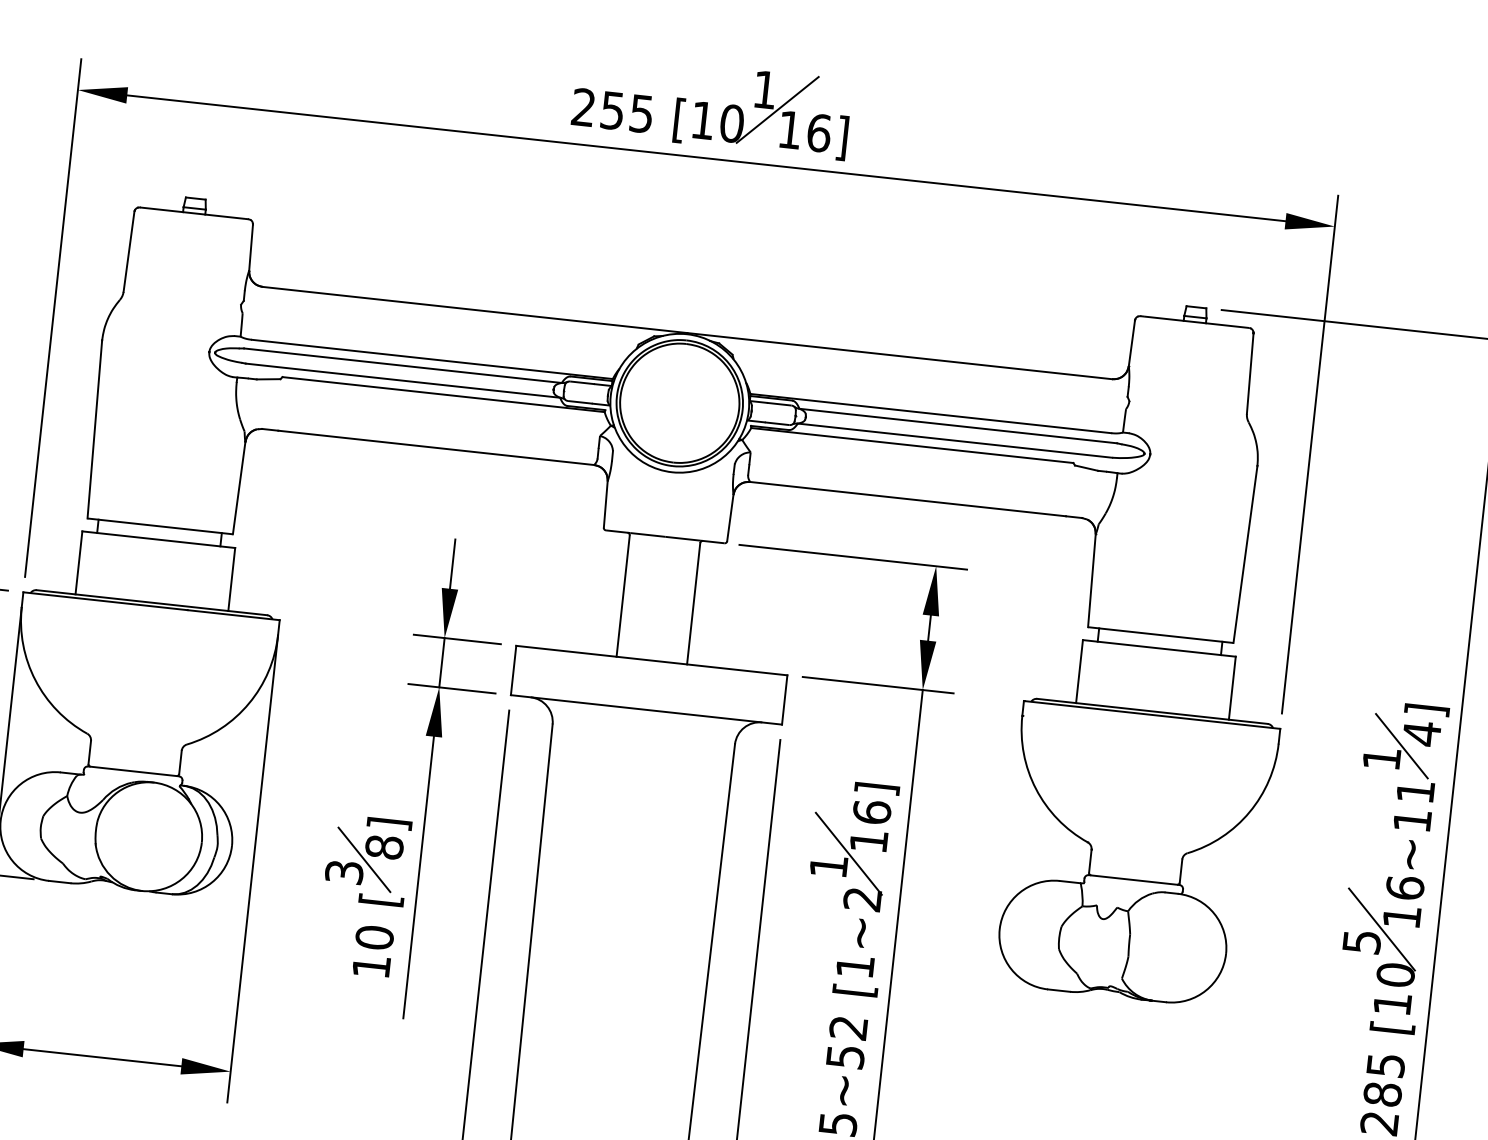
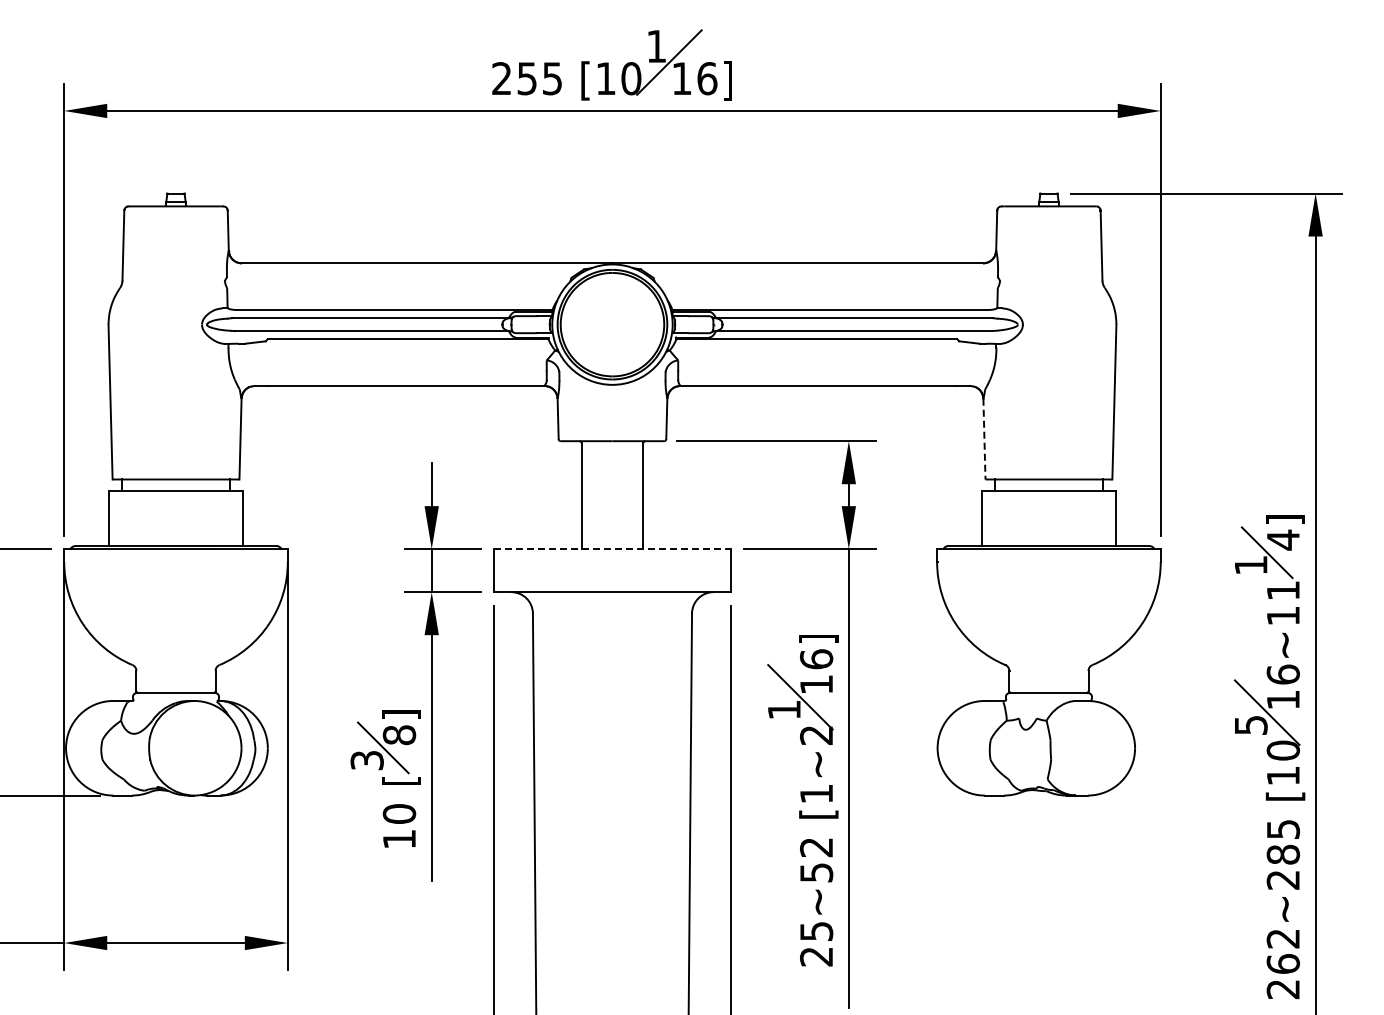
line: (1091, 581) -> (984, 439), solid -> dashed
line: (651, 660) -> (612, 549), solid -> dashed

